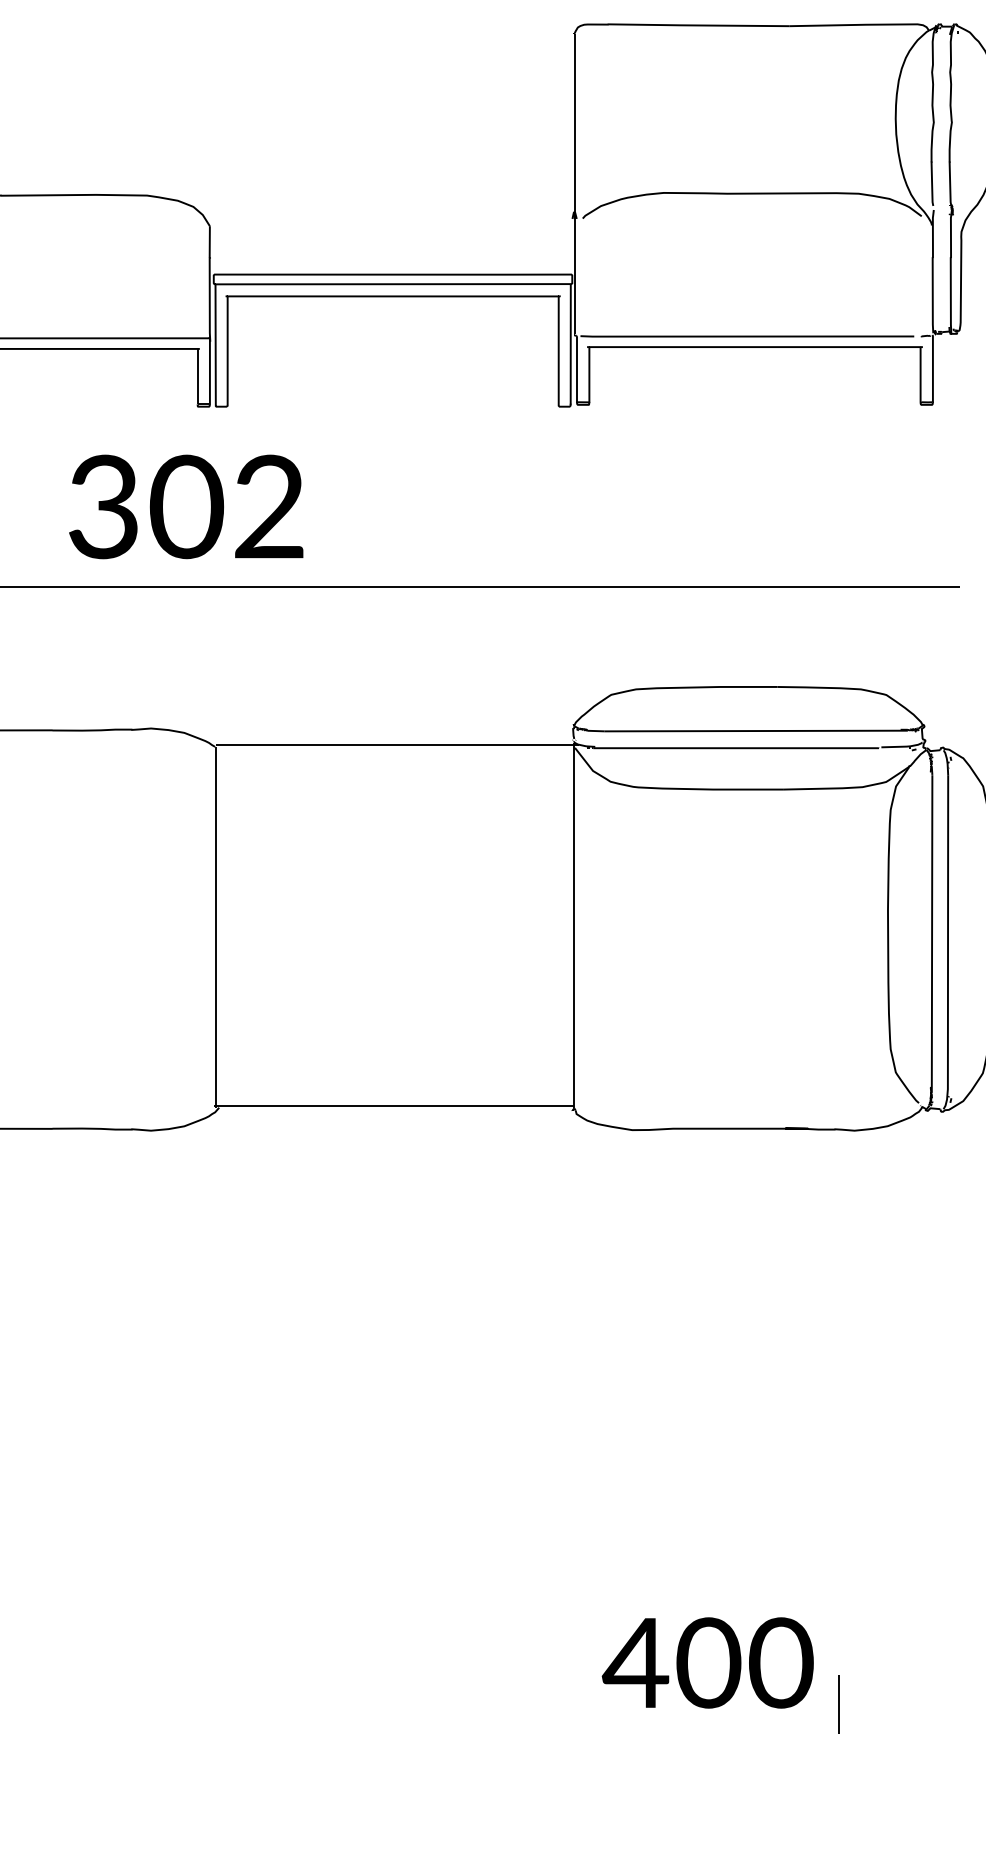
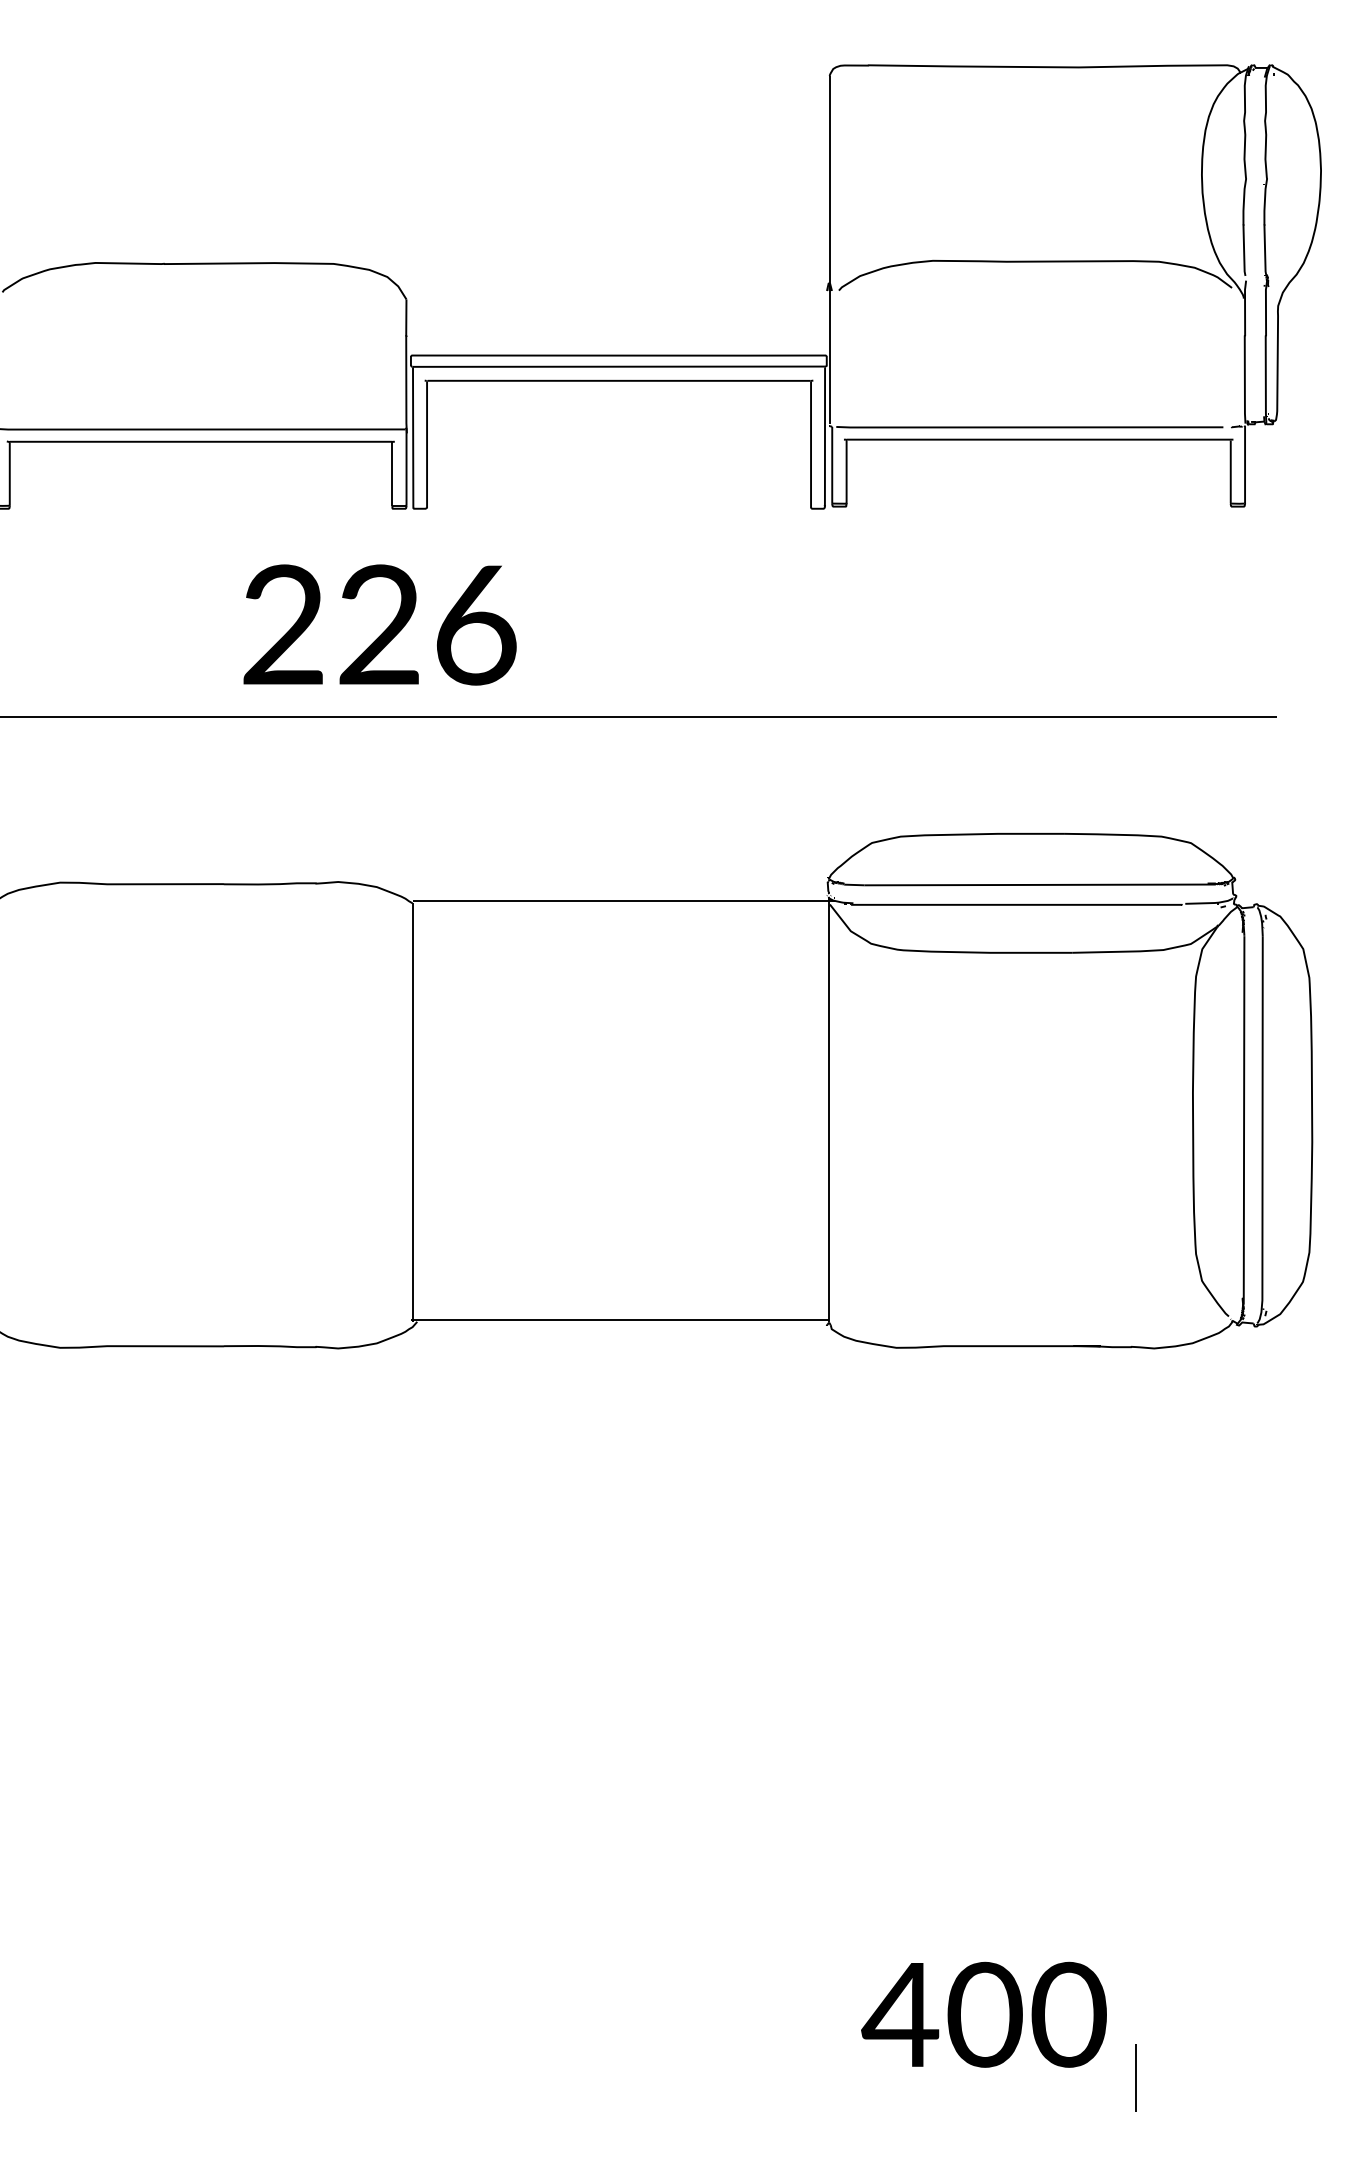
text: (186, 506) -> (379, 624), 302 -> 226
text: (707, 1662) -> (983, 2014), moved
line: (838, 1704) -> (1135, 2077), moved

